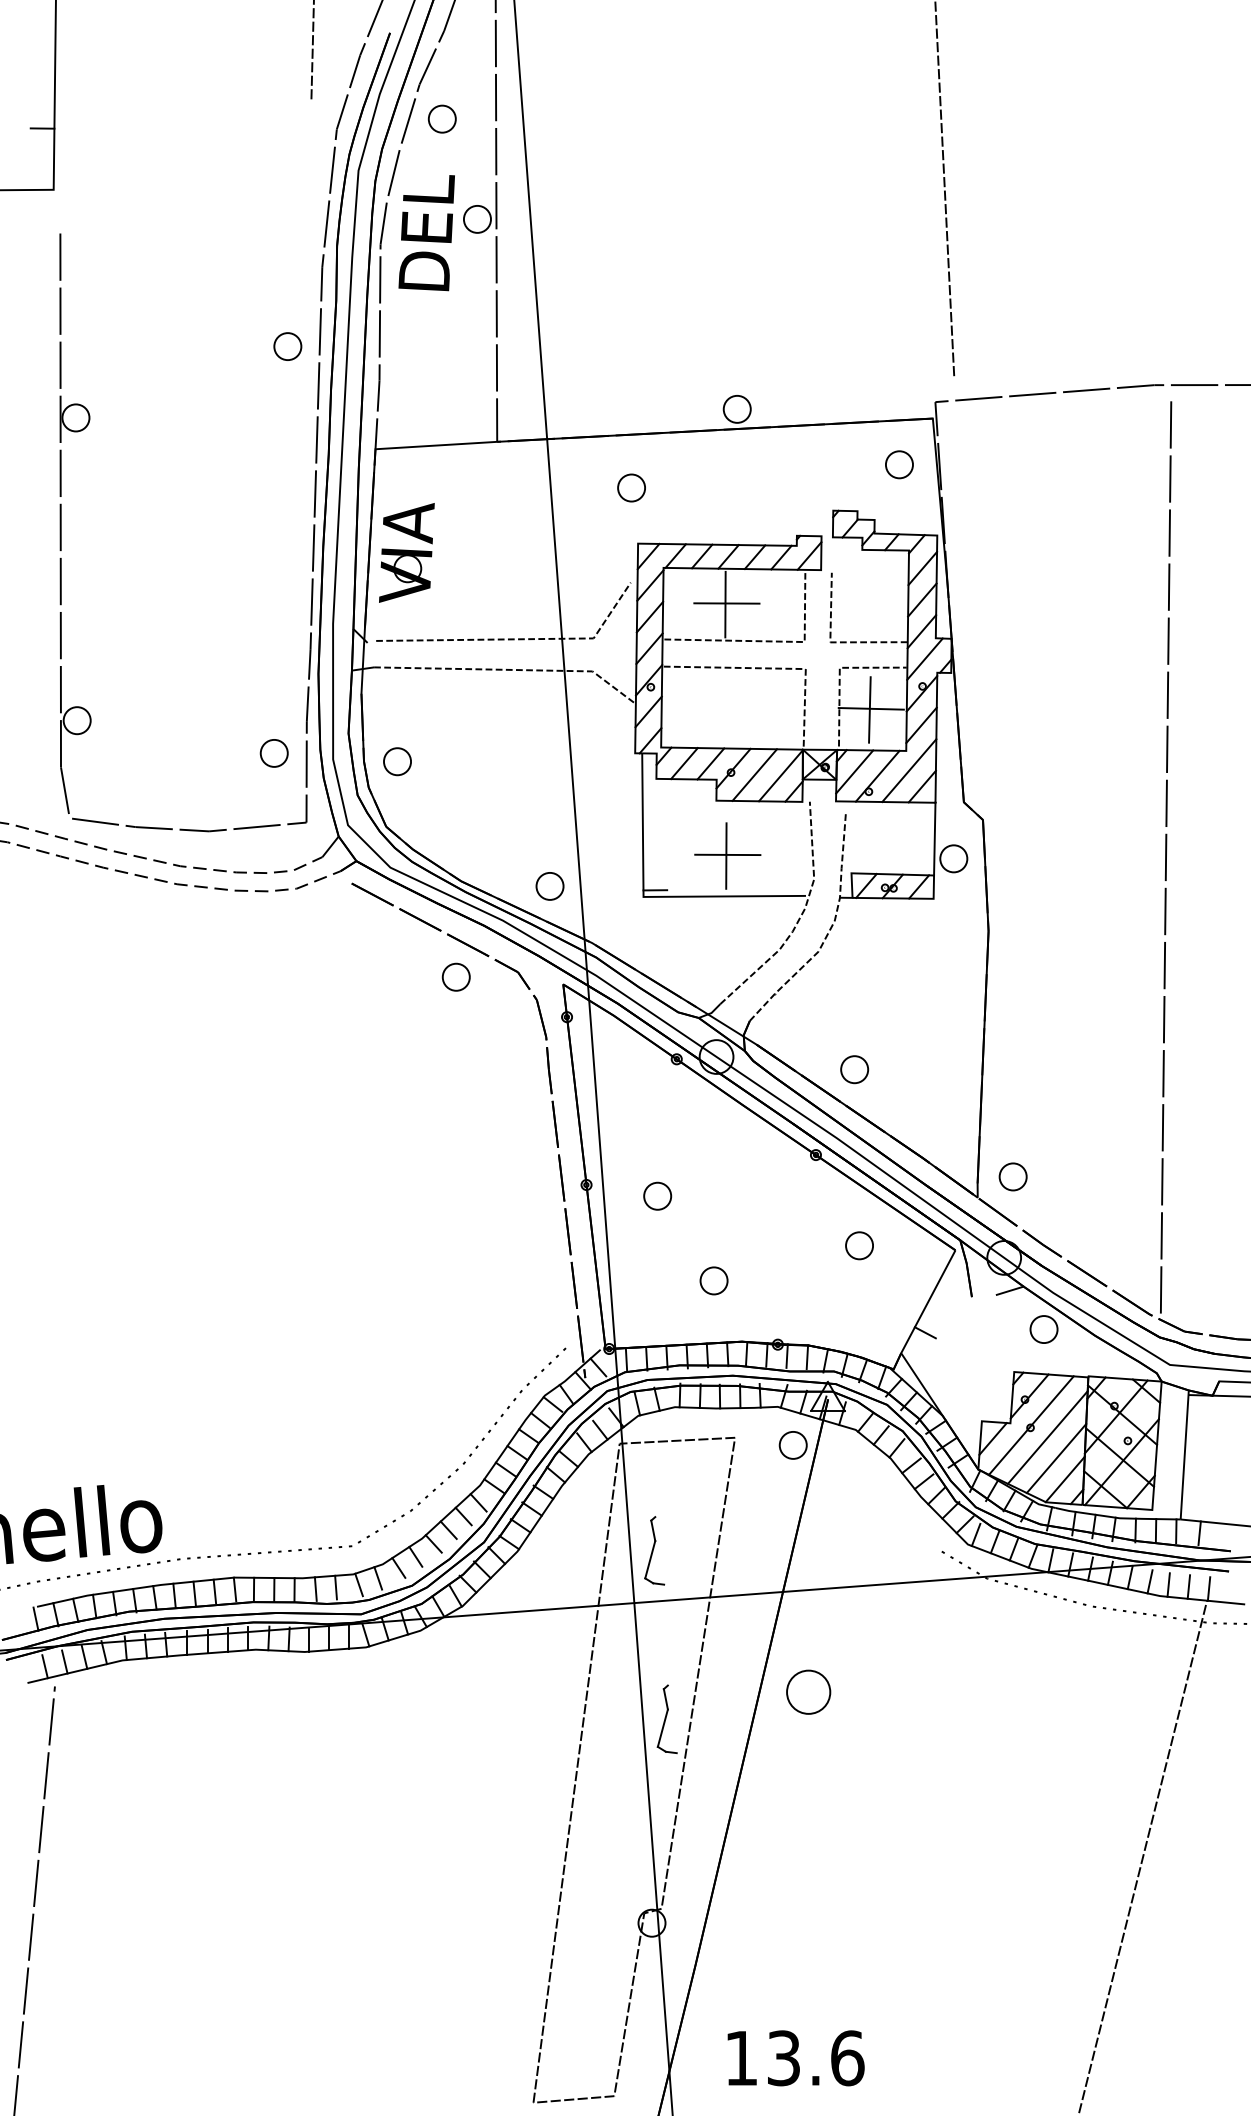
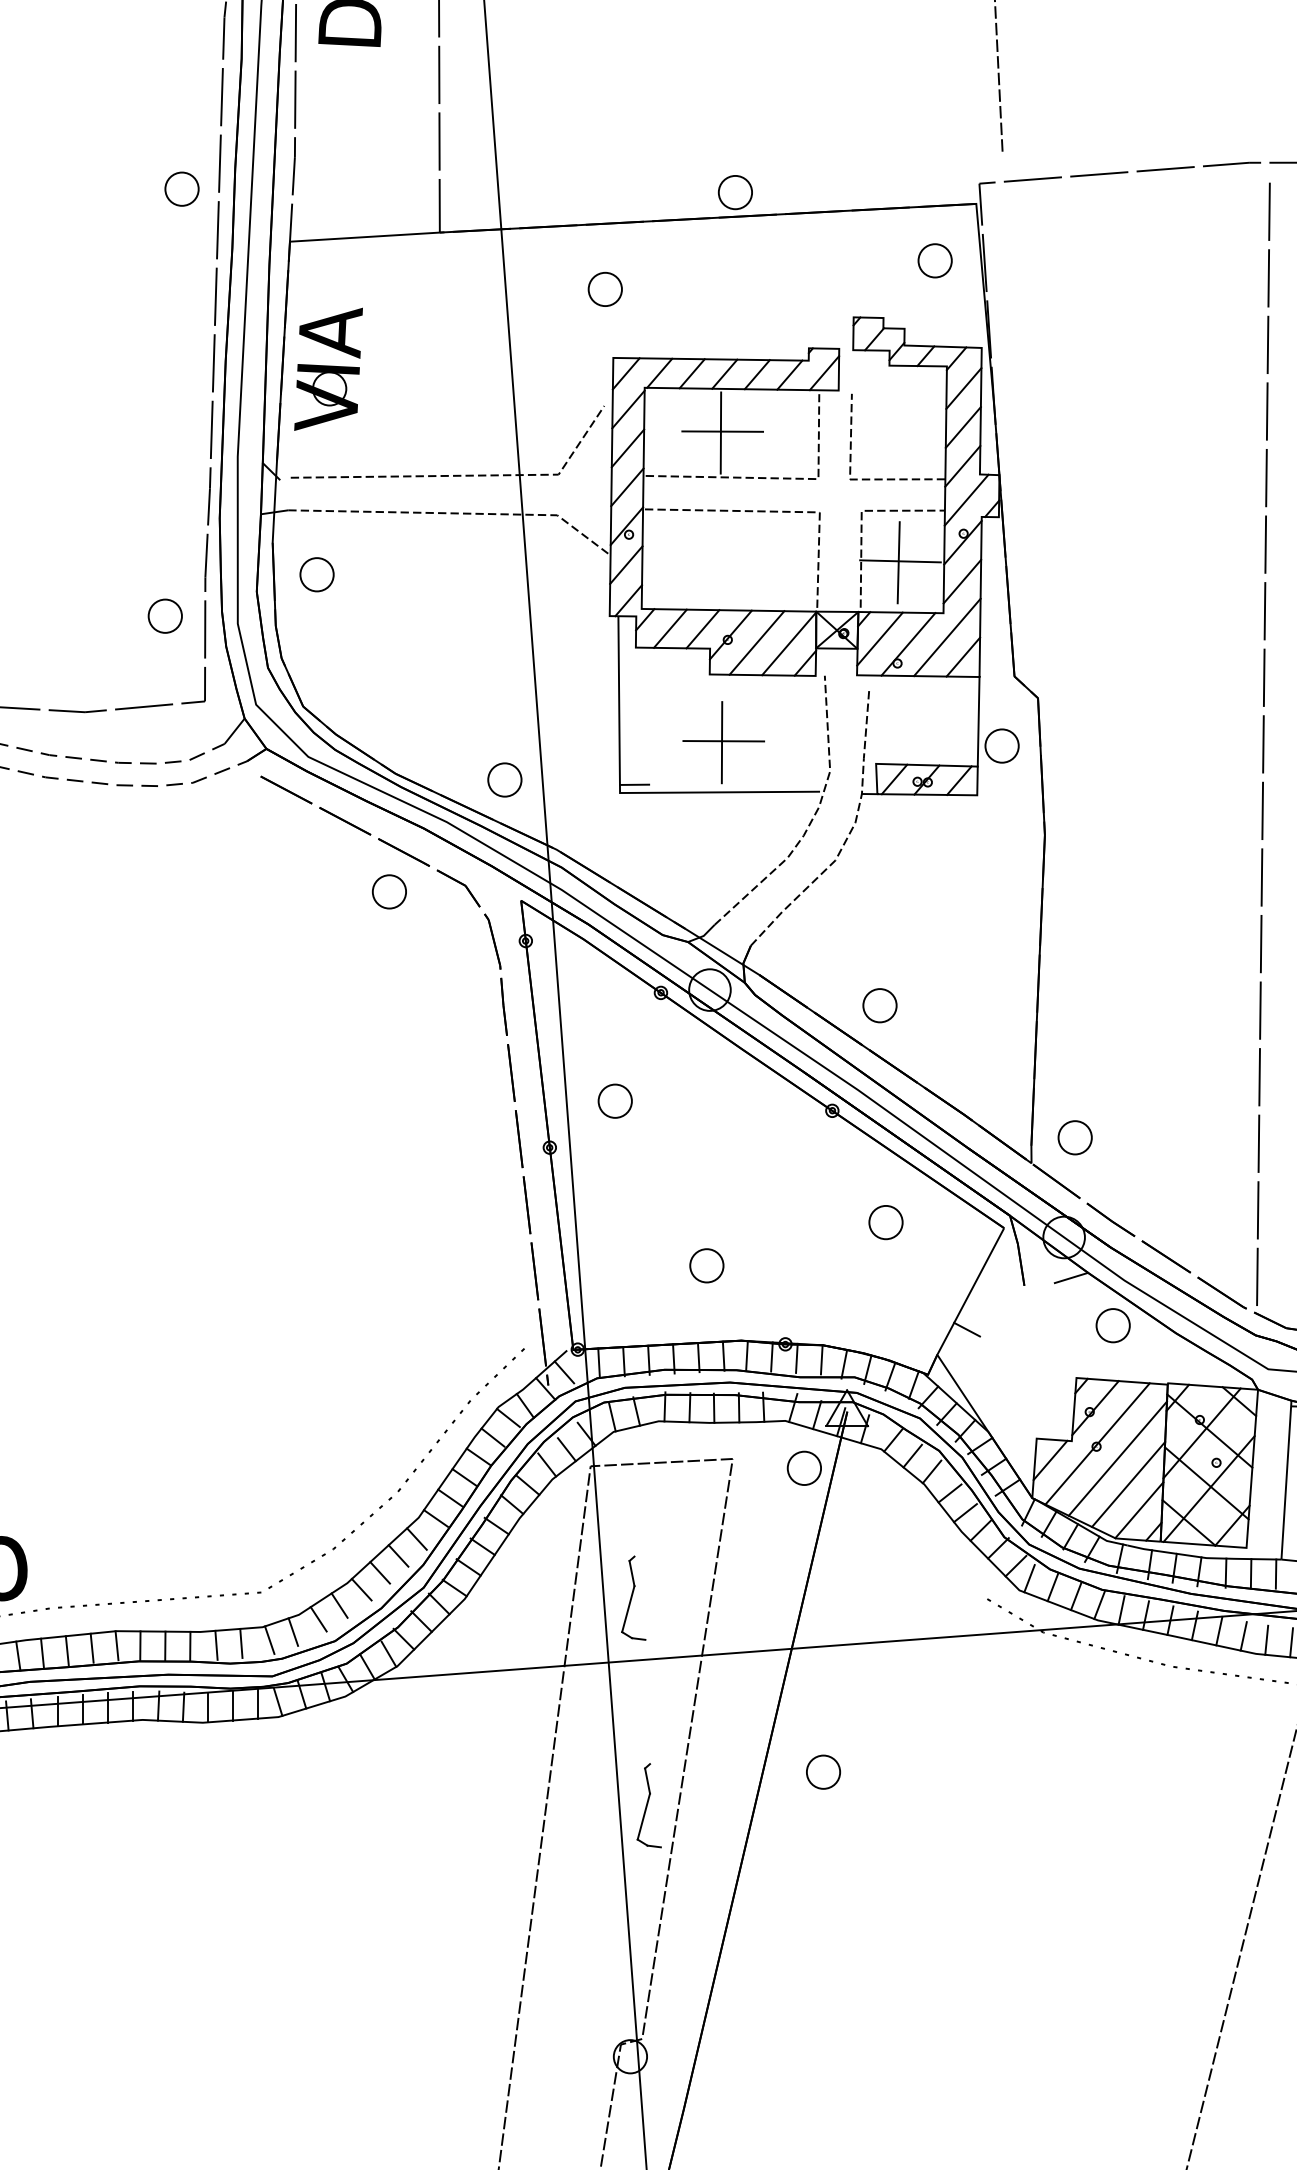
part: (287, 346) -> (181, 189), moved
part: (397, 761) -> (317, 574), moved
part: (657, 1195) -> (615, 1100), moved
part: (808, 1691) -> (823, 1771), size x0.62

